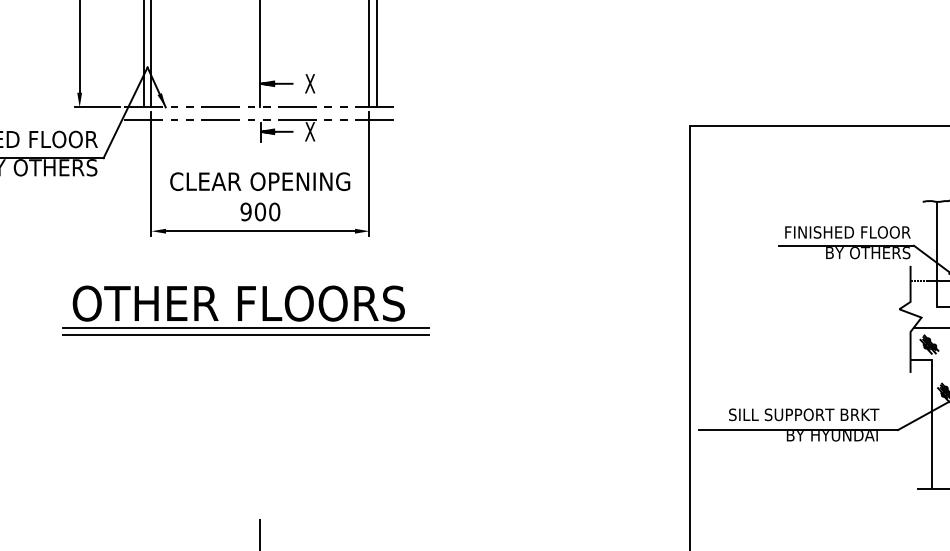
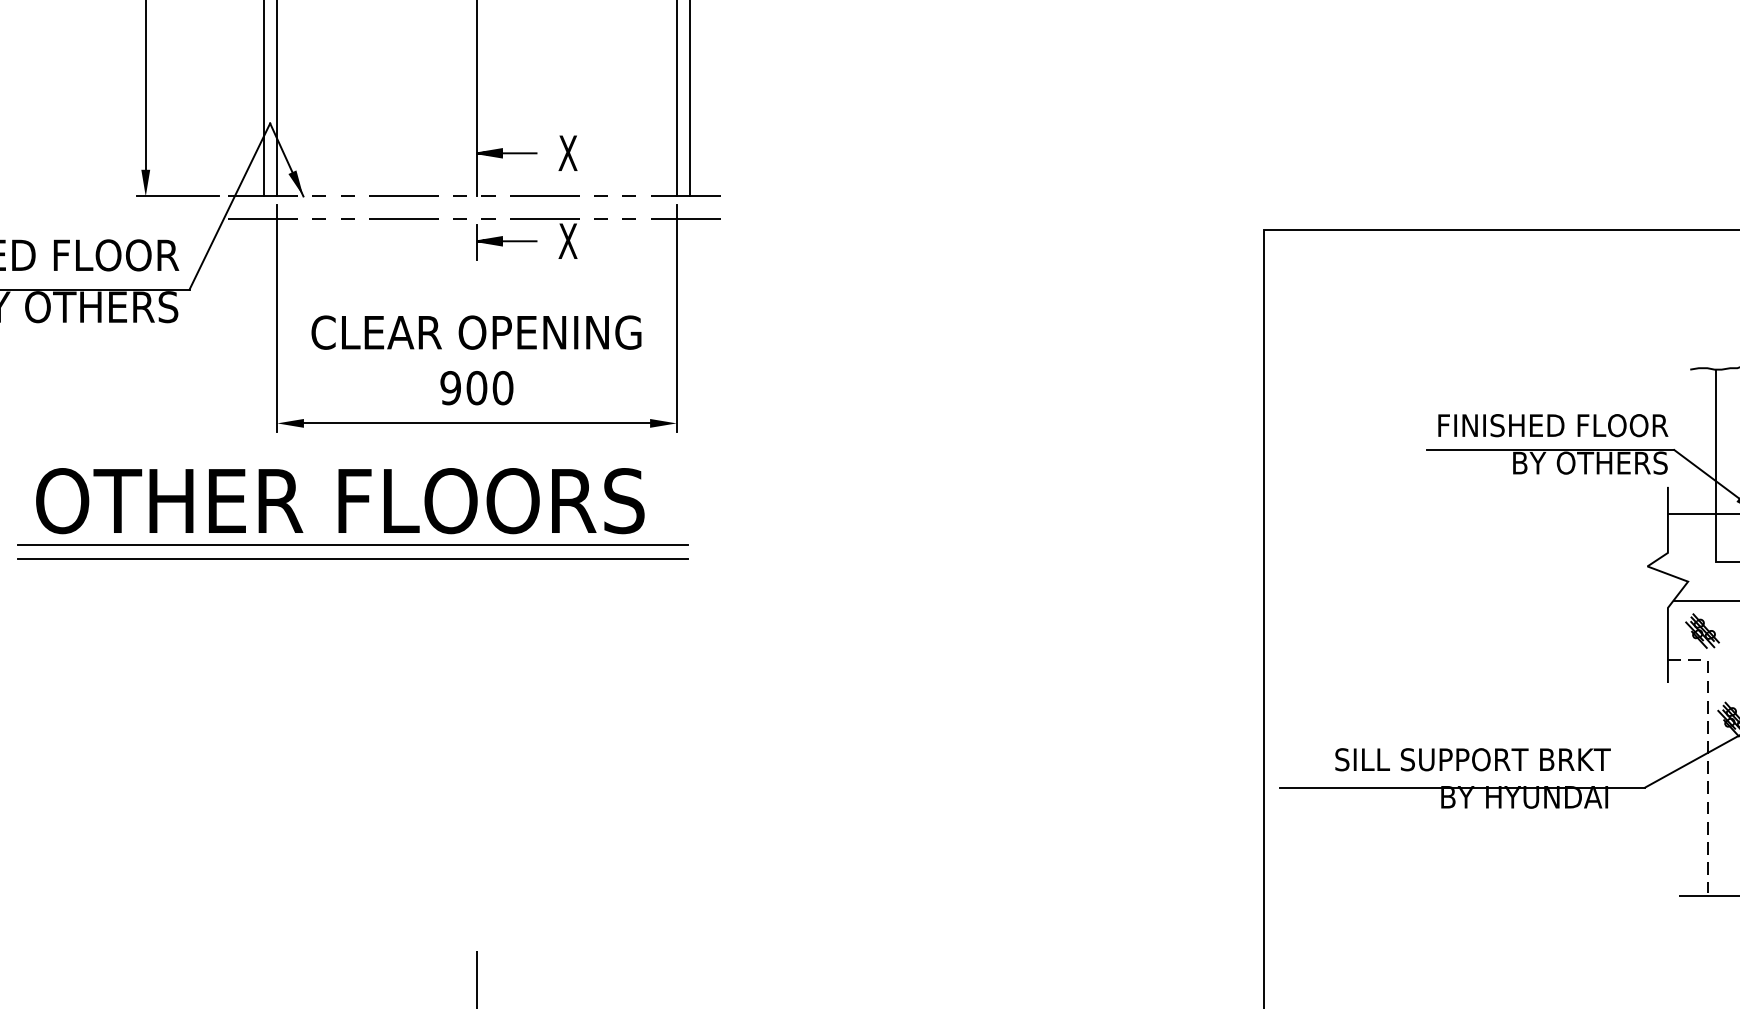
part: (245, 310) -> (352, 513), moved
line: (932, 413) -> (1708, 757), solid -> dashed

